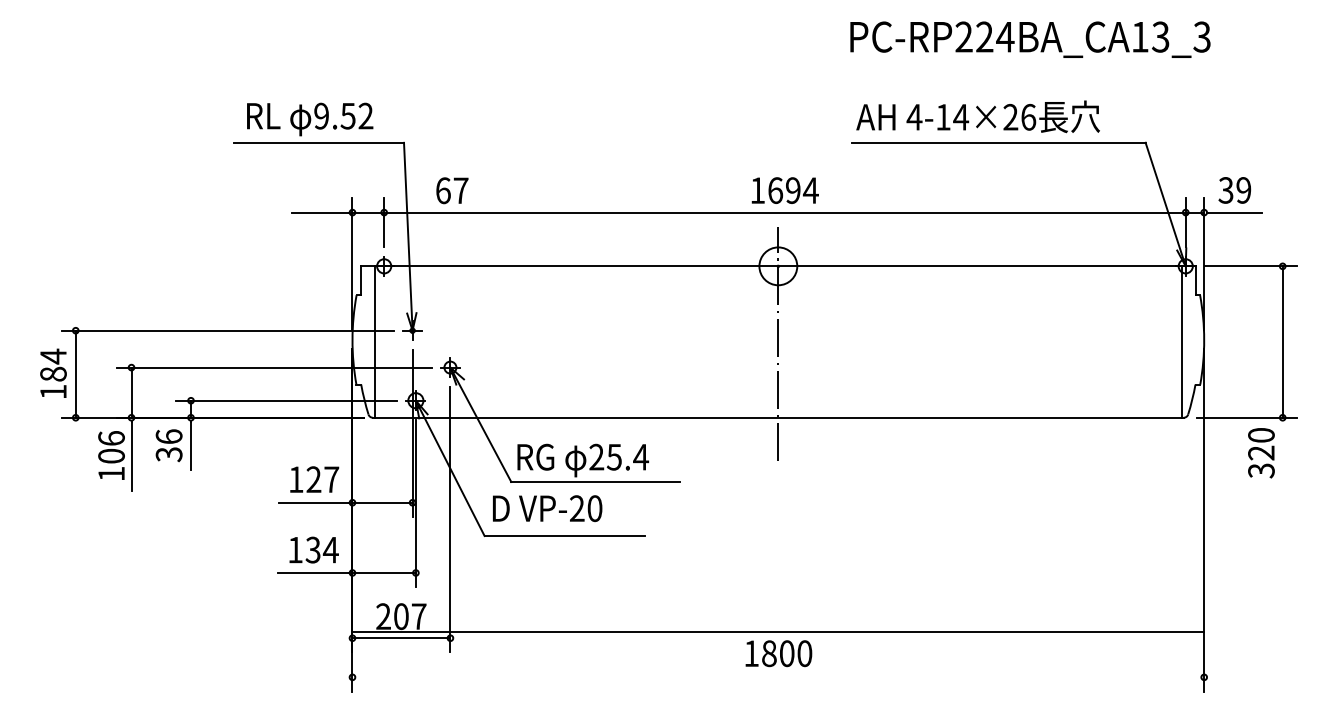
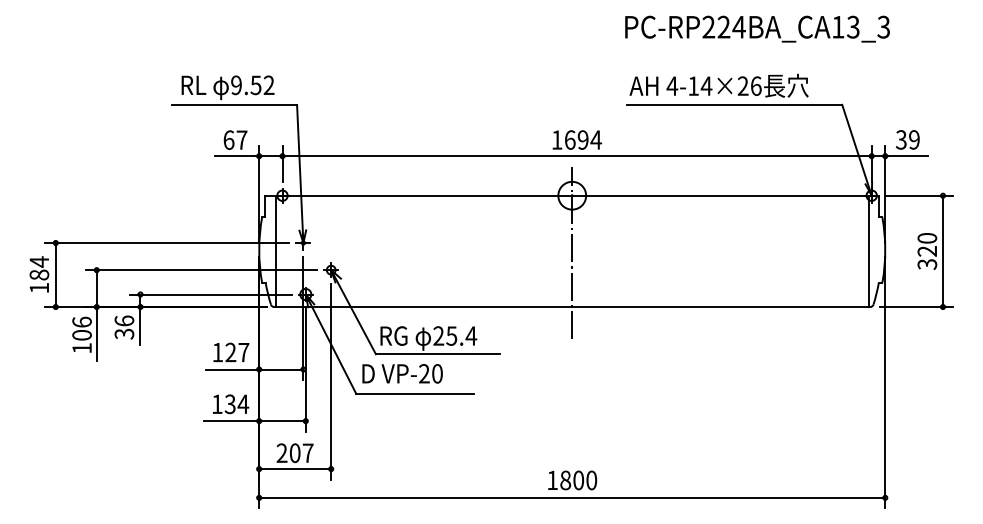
text: (452, 190) -> (235, 139), moved
text: (1261, 453) -> (927, 251), moved
line: (778, 632) -> (572, 497), moved

